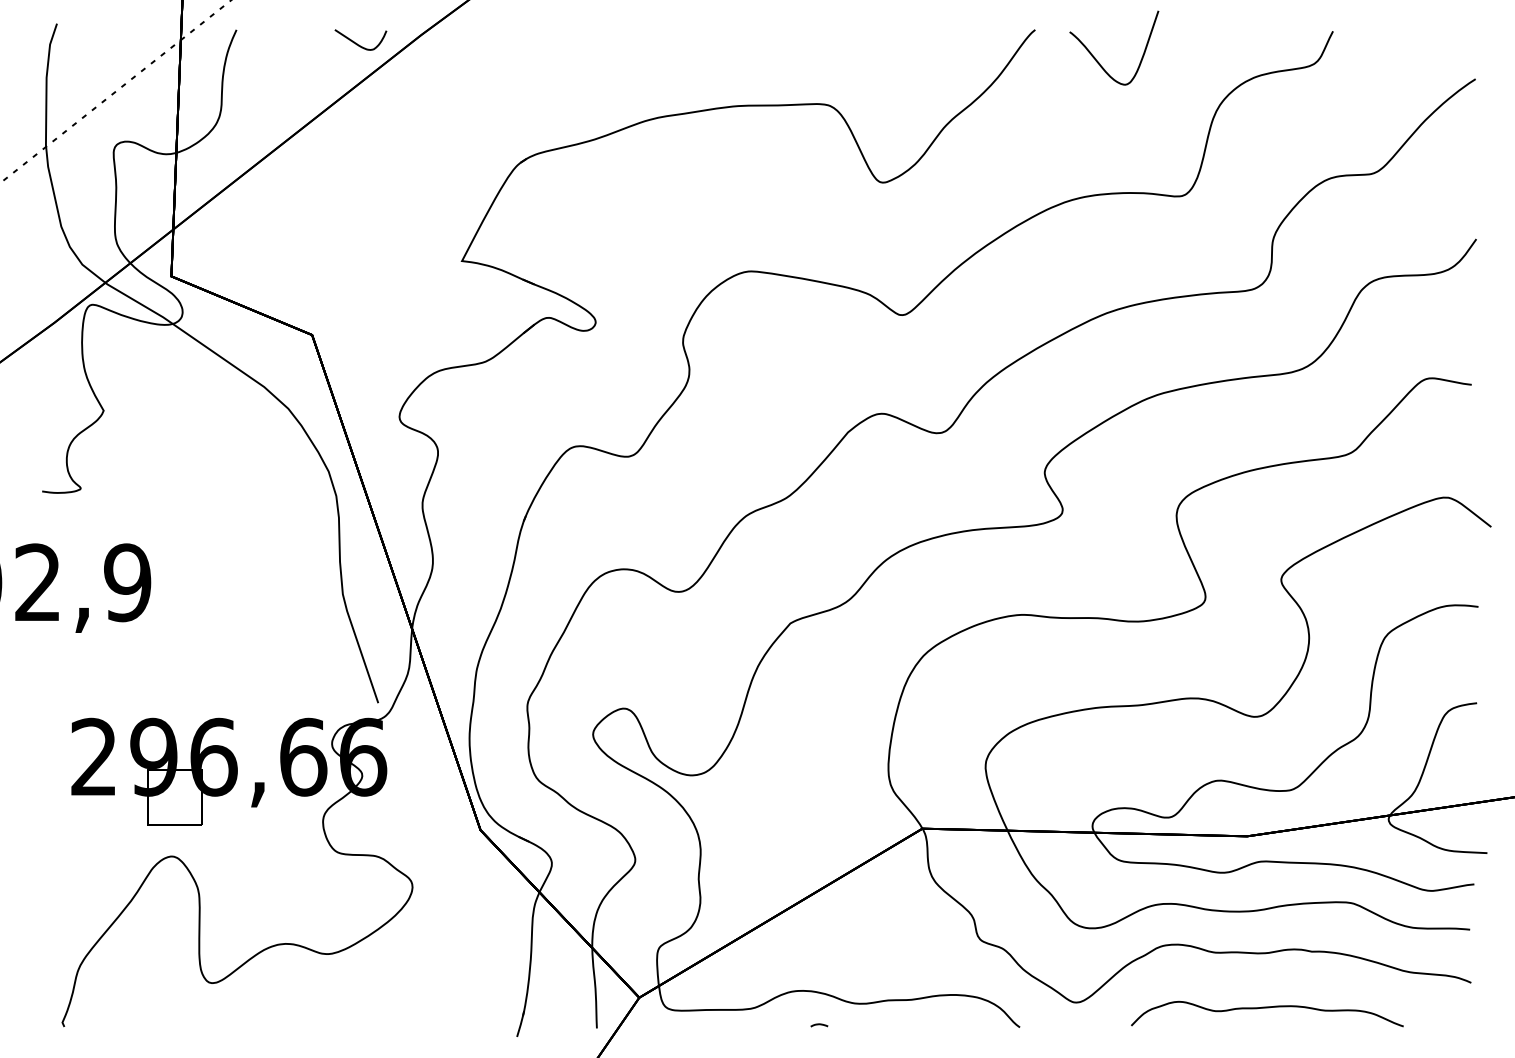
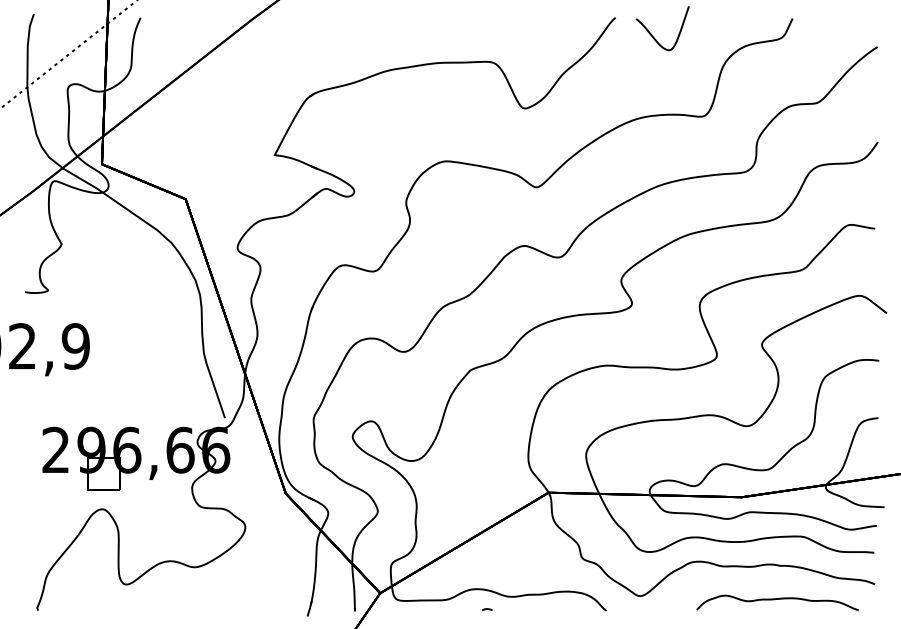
curve: (358, 43) -> (213, 25), removed
curve: (1263, 1009) -> (775, 600), moved

